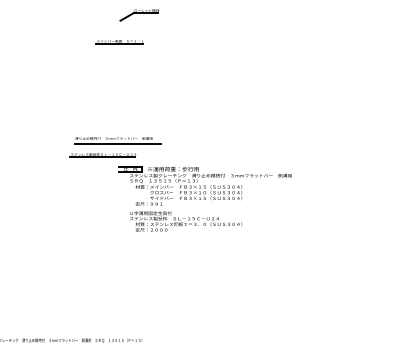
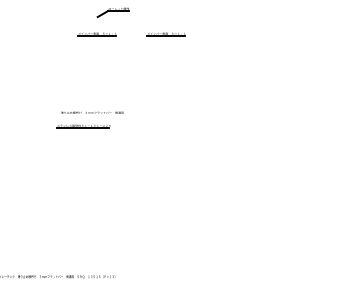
line: (204, 42) -> (165, 34), added
line: (117, 144) -> (95, 117), removed
part: (204, 198) -> (165, 161), removed

